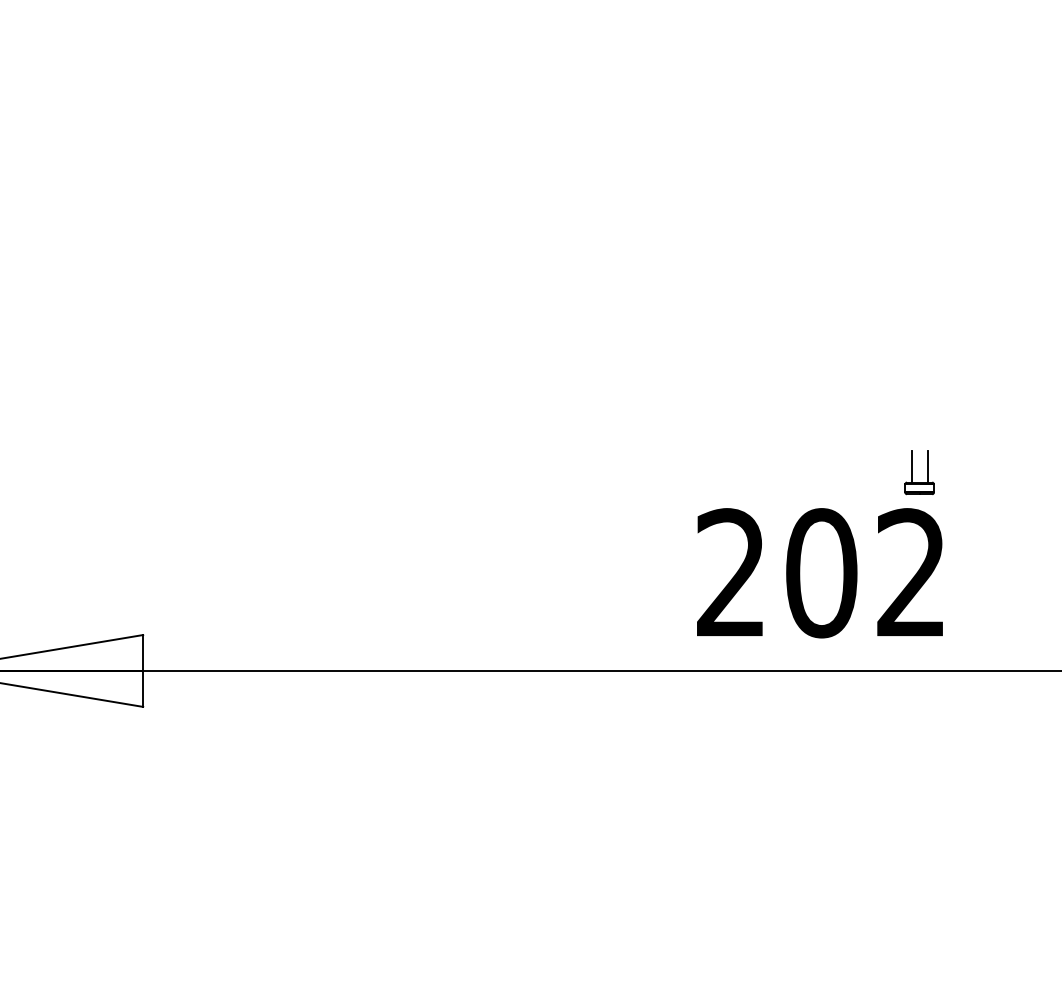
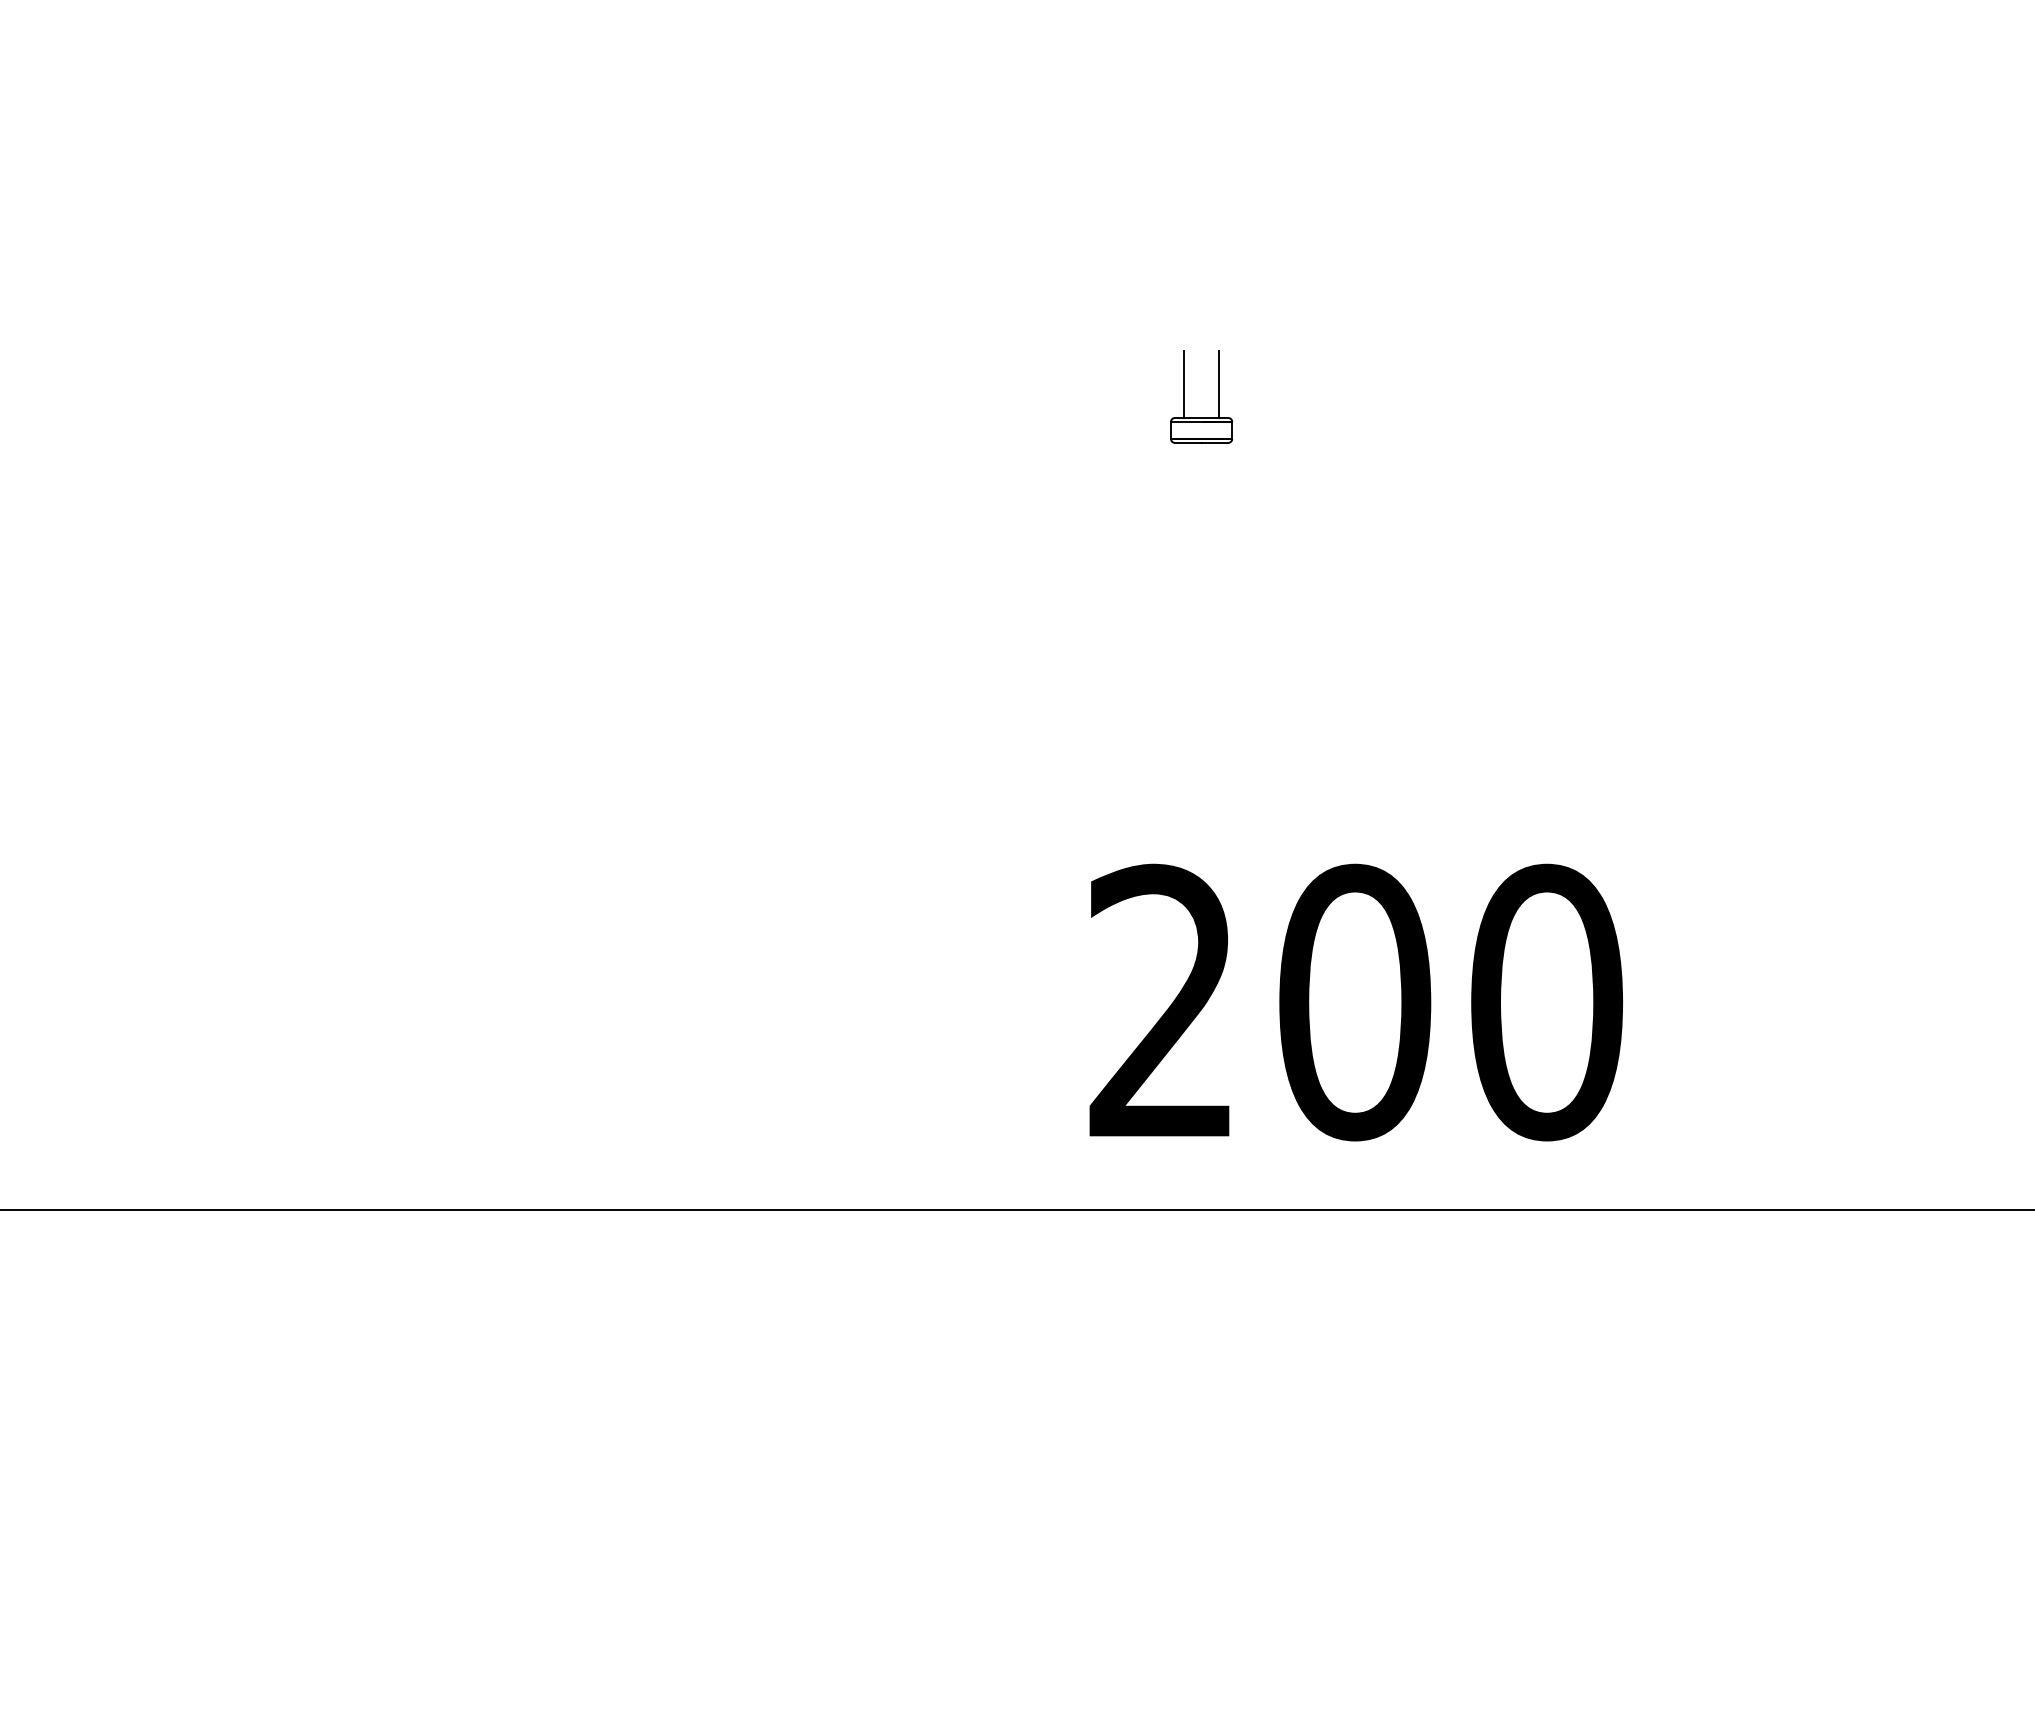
part: (912, 472) -> (1186, 396), moved
text: (911, 573) -> (1546, 1003), 202 -> 200

